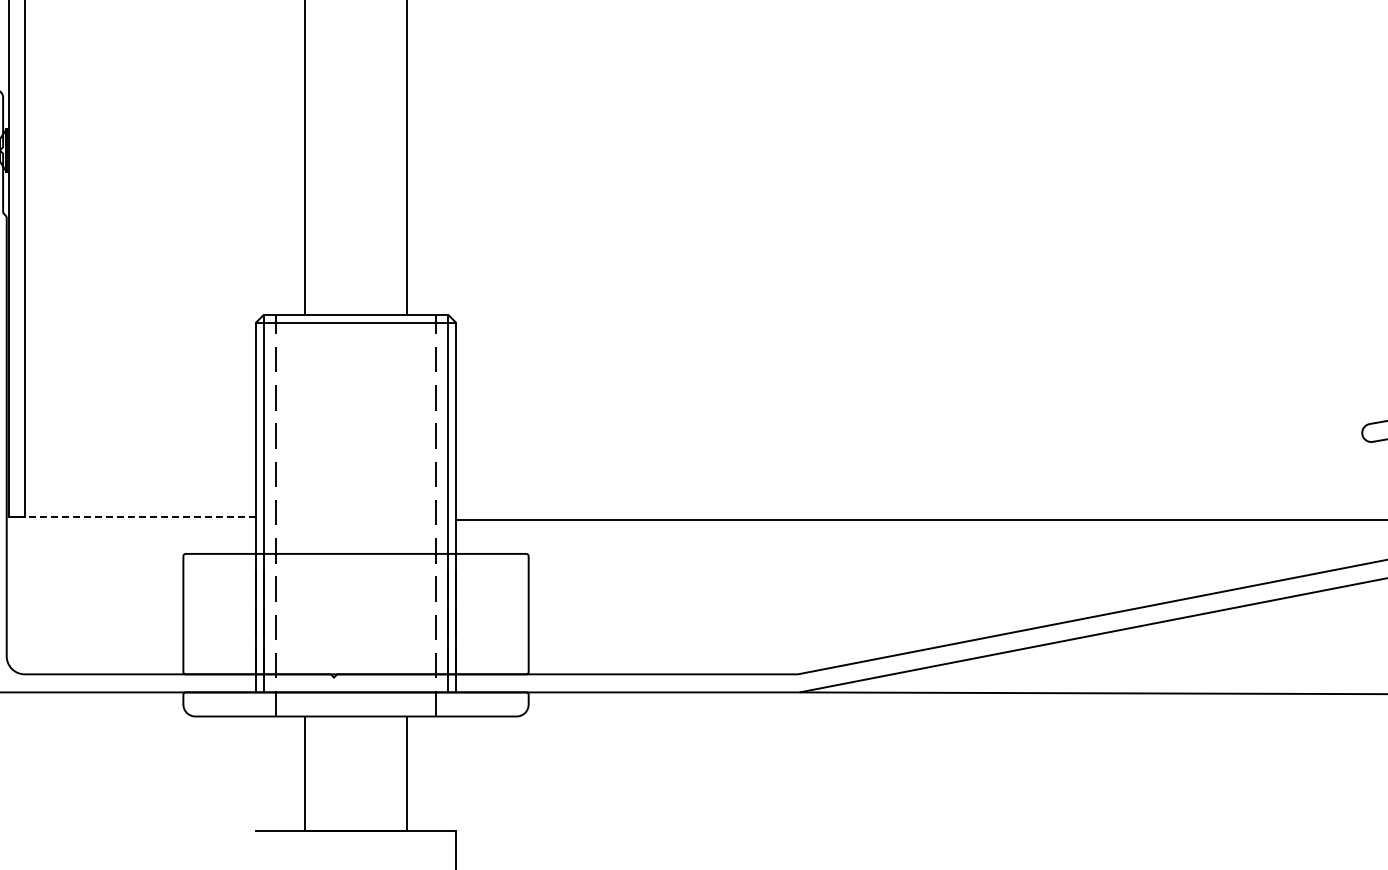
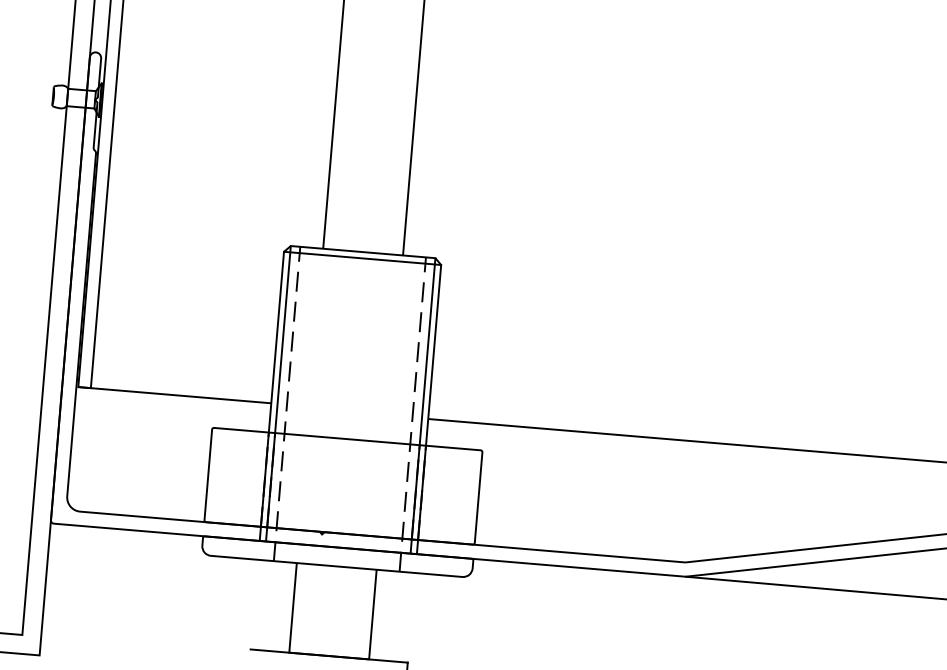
line: (131, 516) -> (174, 395), dashed -> solid

